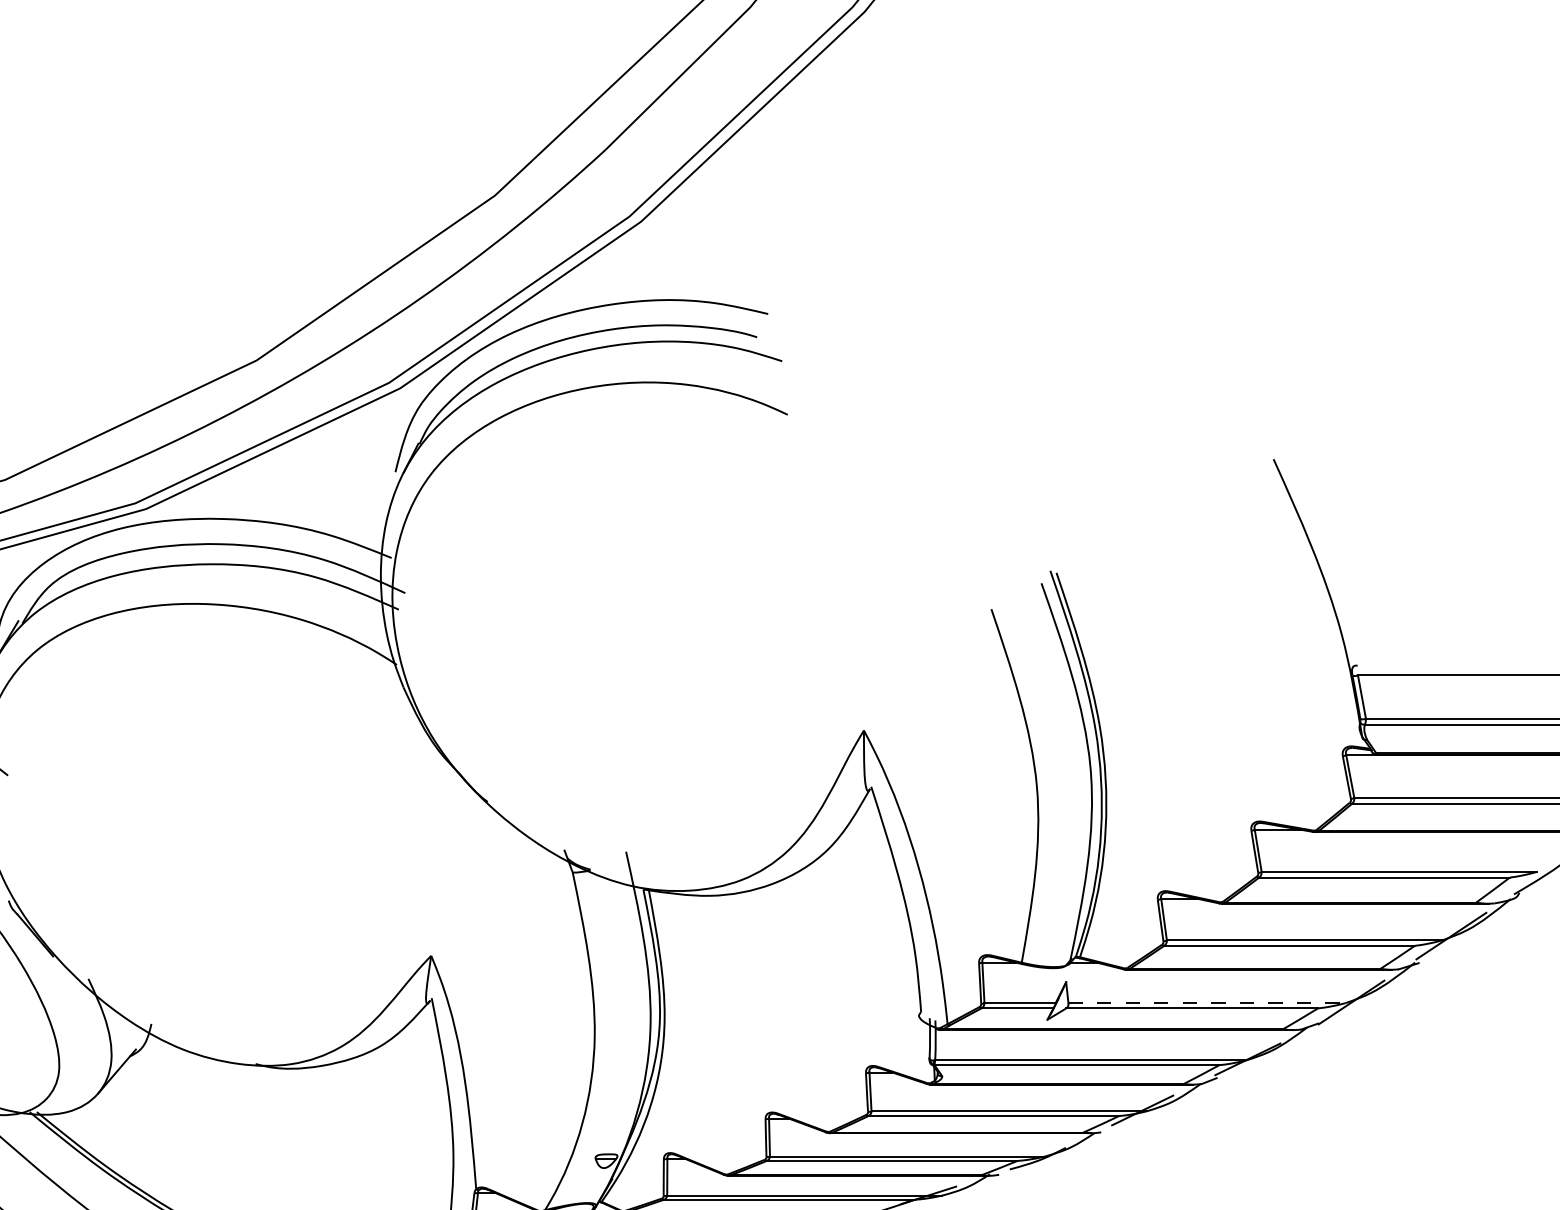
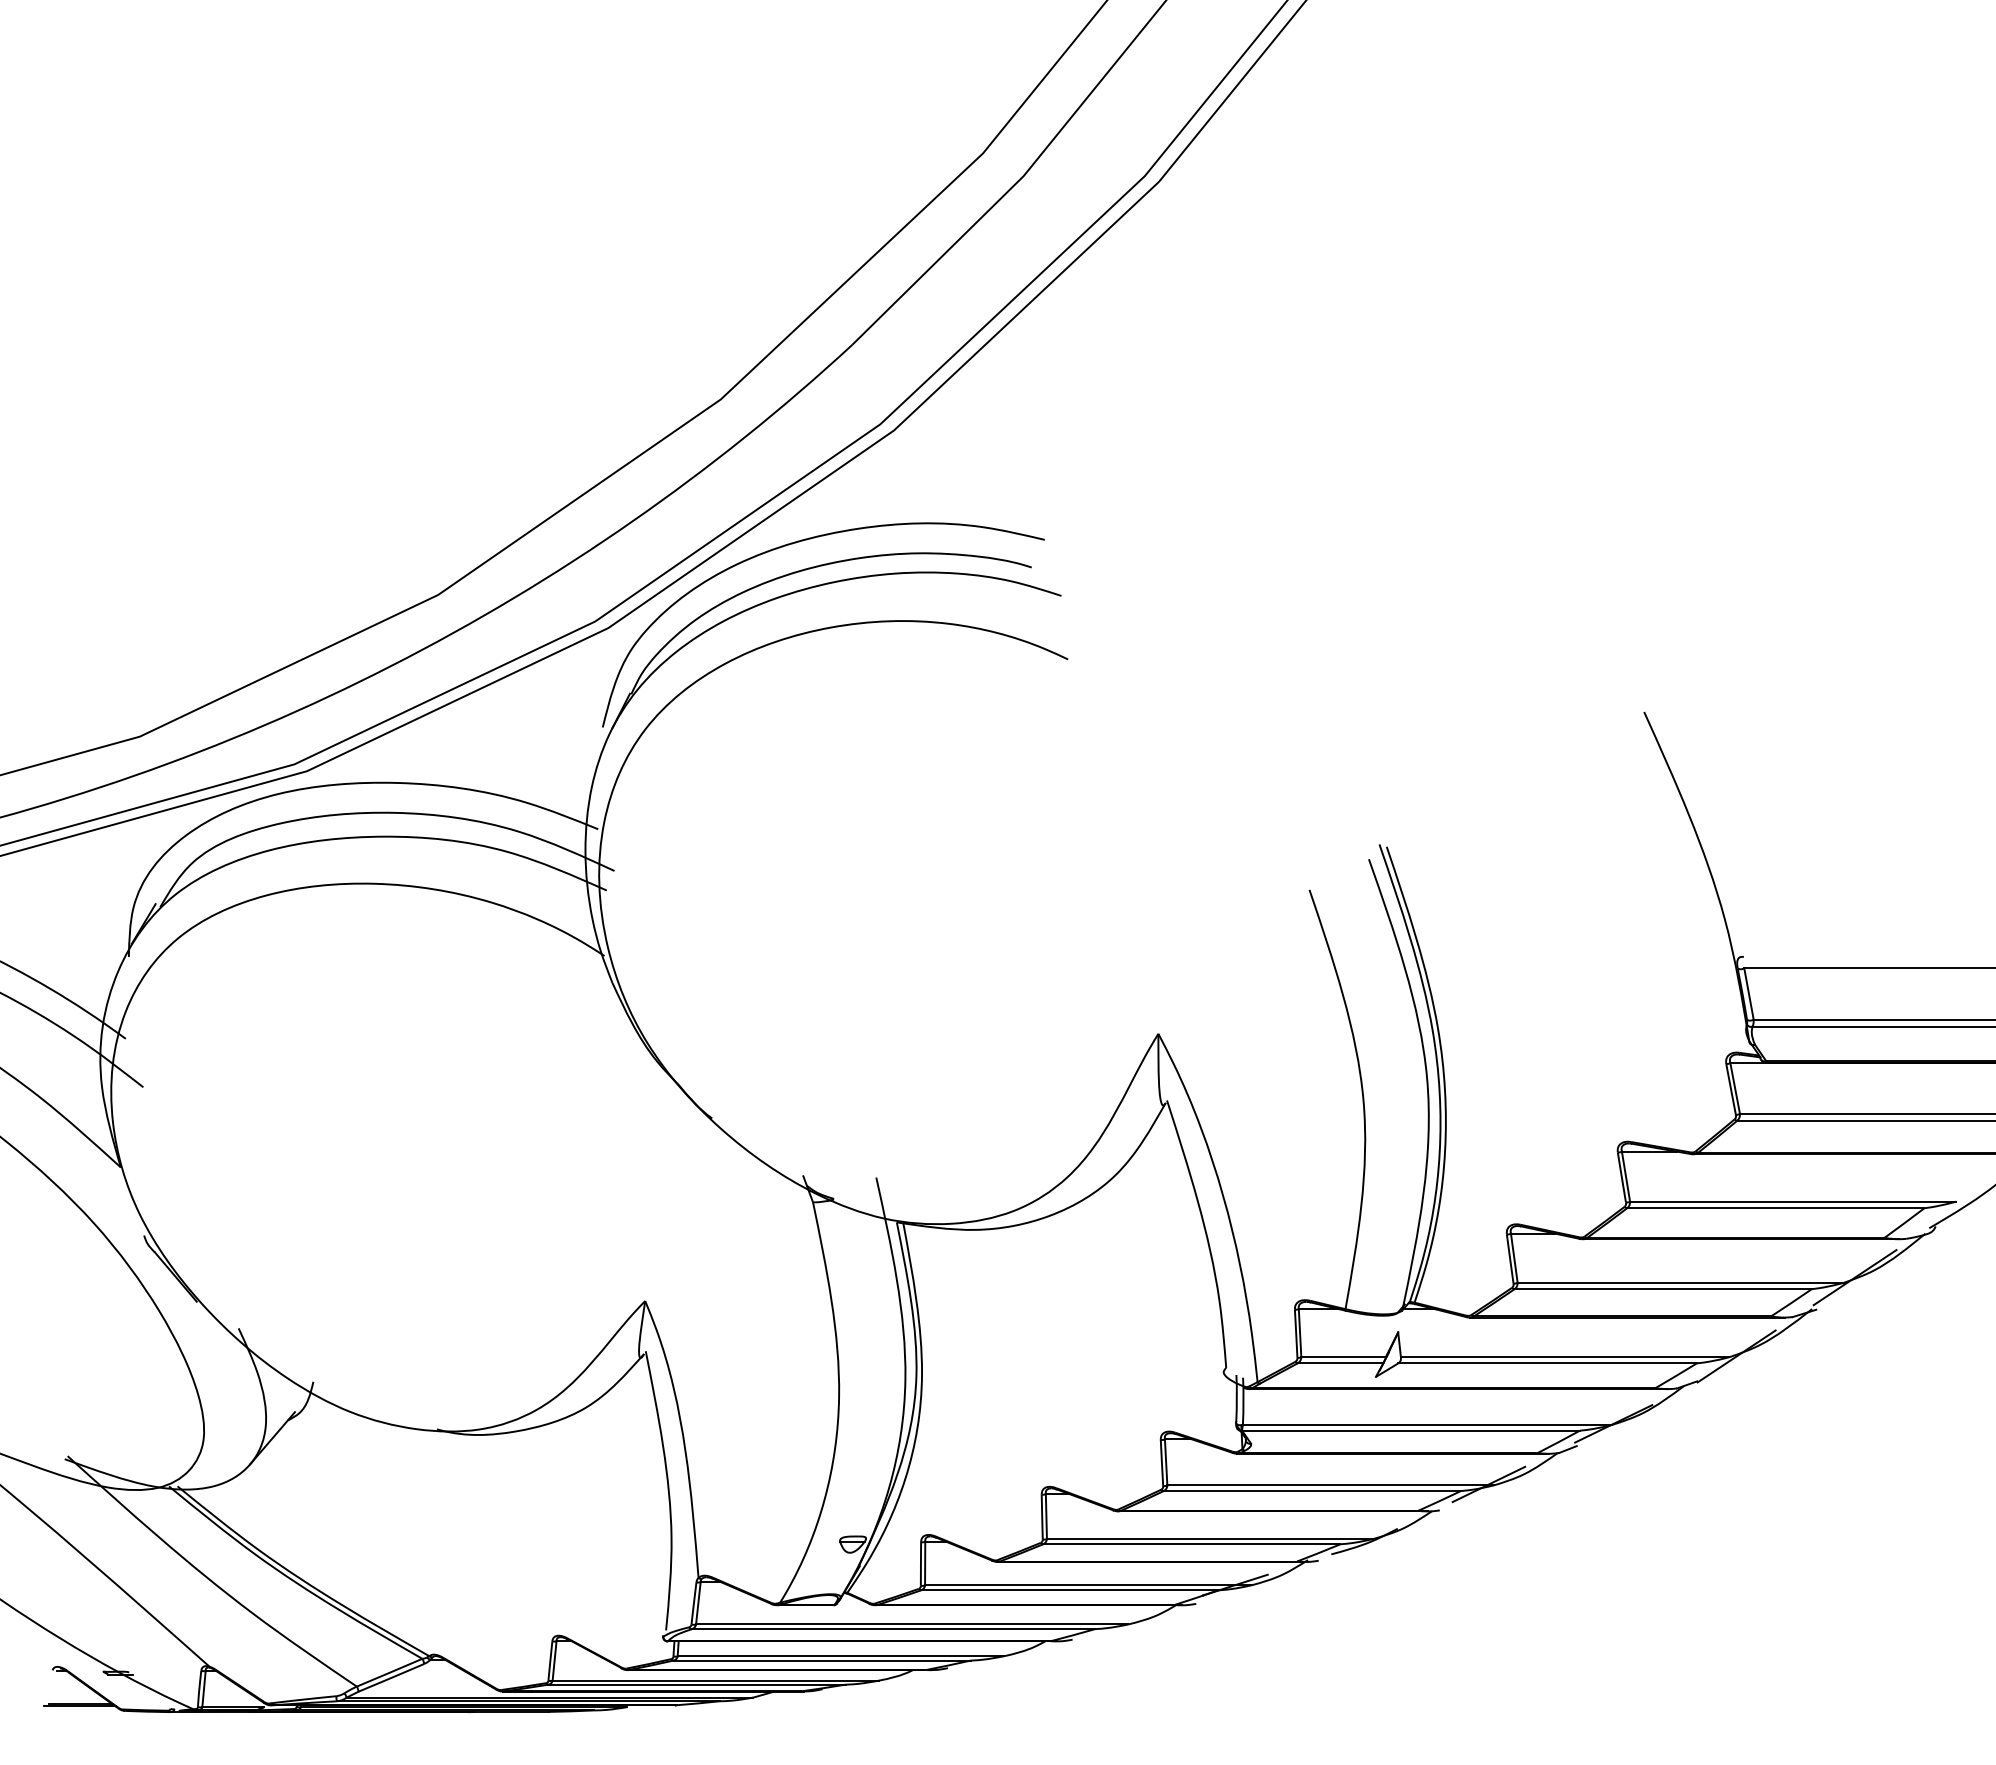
line: (1207, 1003) -> (1565, 1357), dashed -> solid

